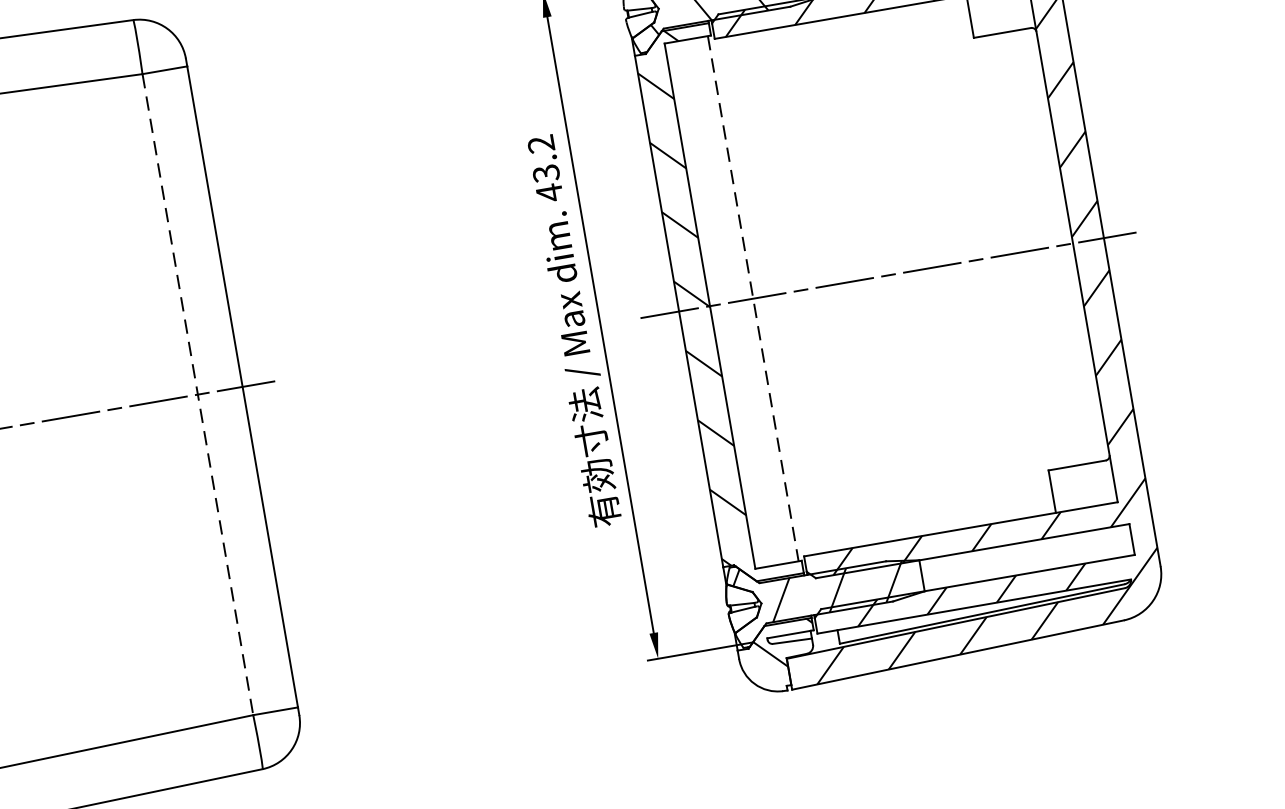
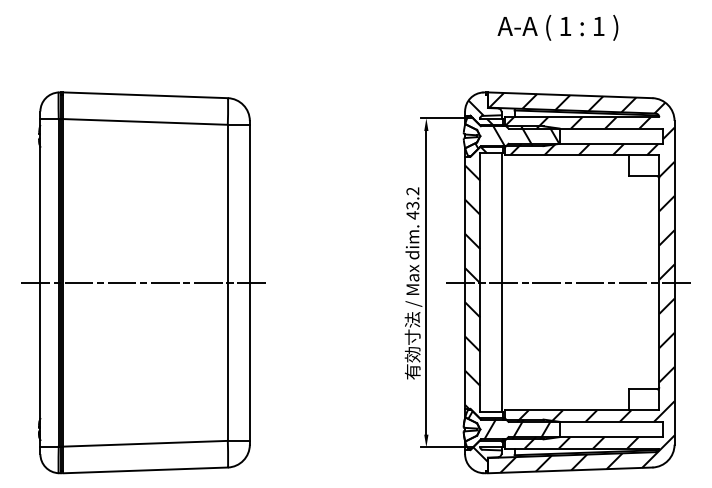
line: (753, 300) -> (501, 283), dashed -> solid
line: (197, 396) -> (227, 283), dashed -> solid

